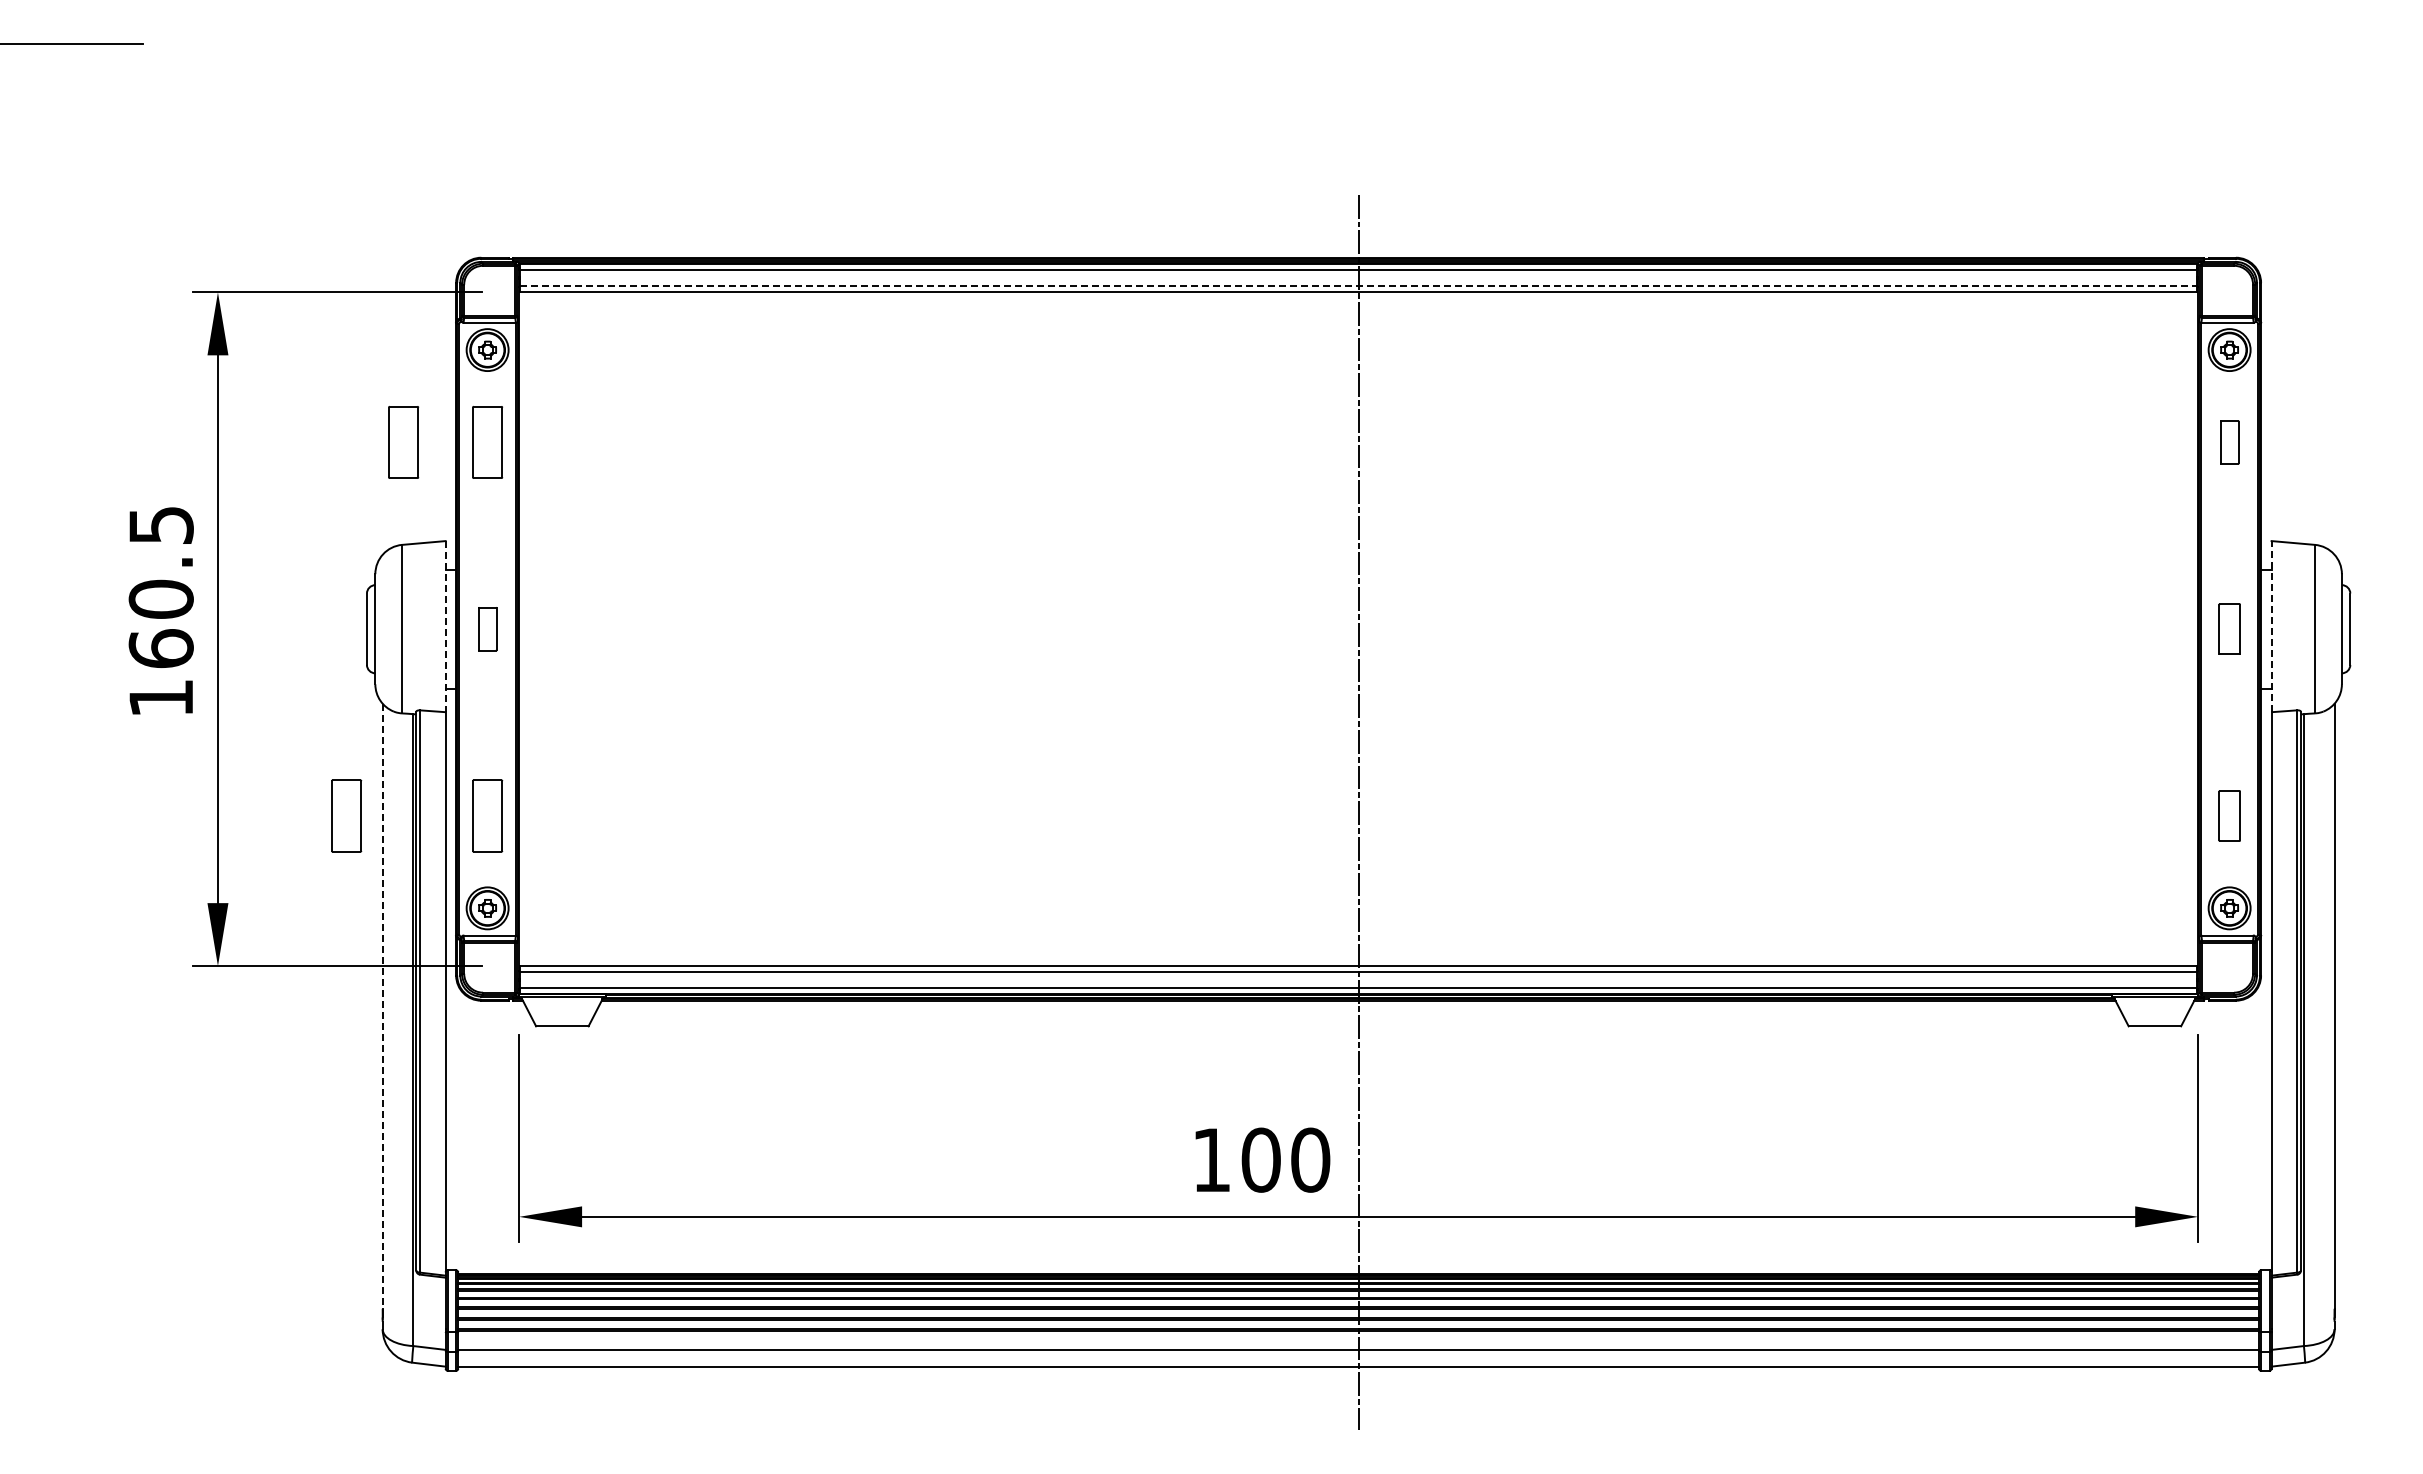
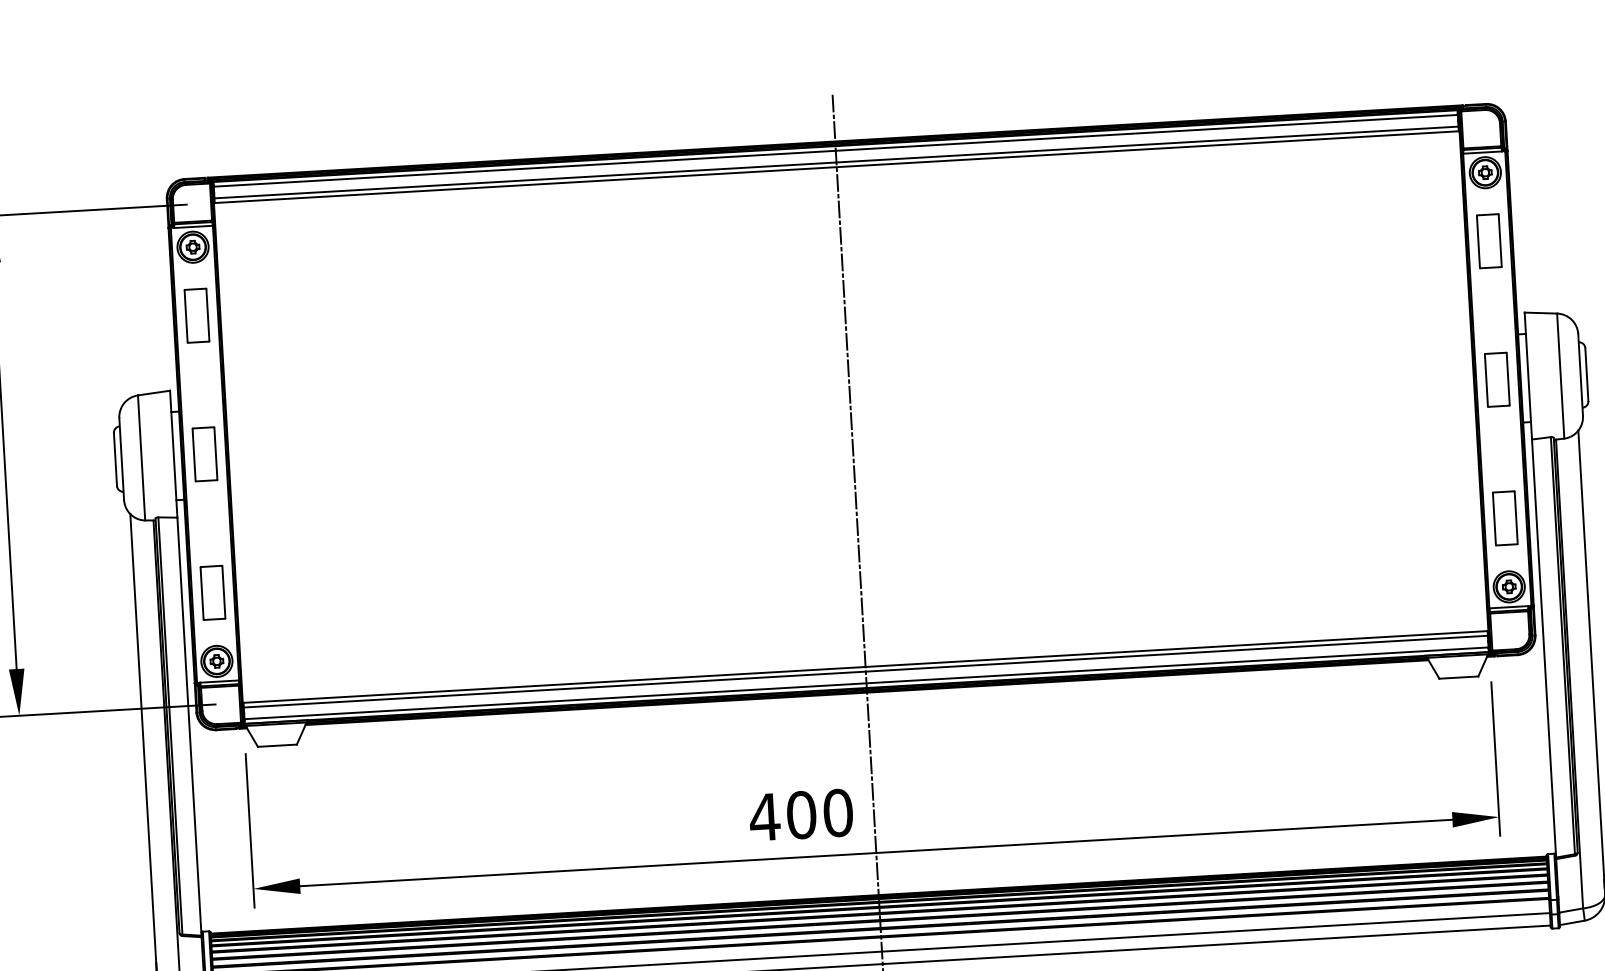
line: (1359, 286) -> (837, 162), dashed -> solid
part: (403, 442) -> (134, 319), removed
part: (2229, 442) -> (1489, 241), size x1.67
line: (445, 626) -> (173, 454), dashed -> solid
line: (2271, 626) -> (1528, 375), dashed -> solid
part: (487, 628) -> (204, 453), size x1.67
part: (2229, 628) -> (1497, 379), size x1.43
part: (346, 815) -> (108, 598), removed
part: (2229, 815) -> (1505, 518), size x1.43
line: (382, 1006) -> (143, 738), dashed -> solid
text: (1211, 1159) -> (764, 816), 100 -> 400

